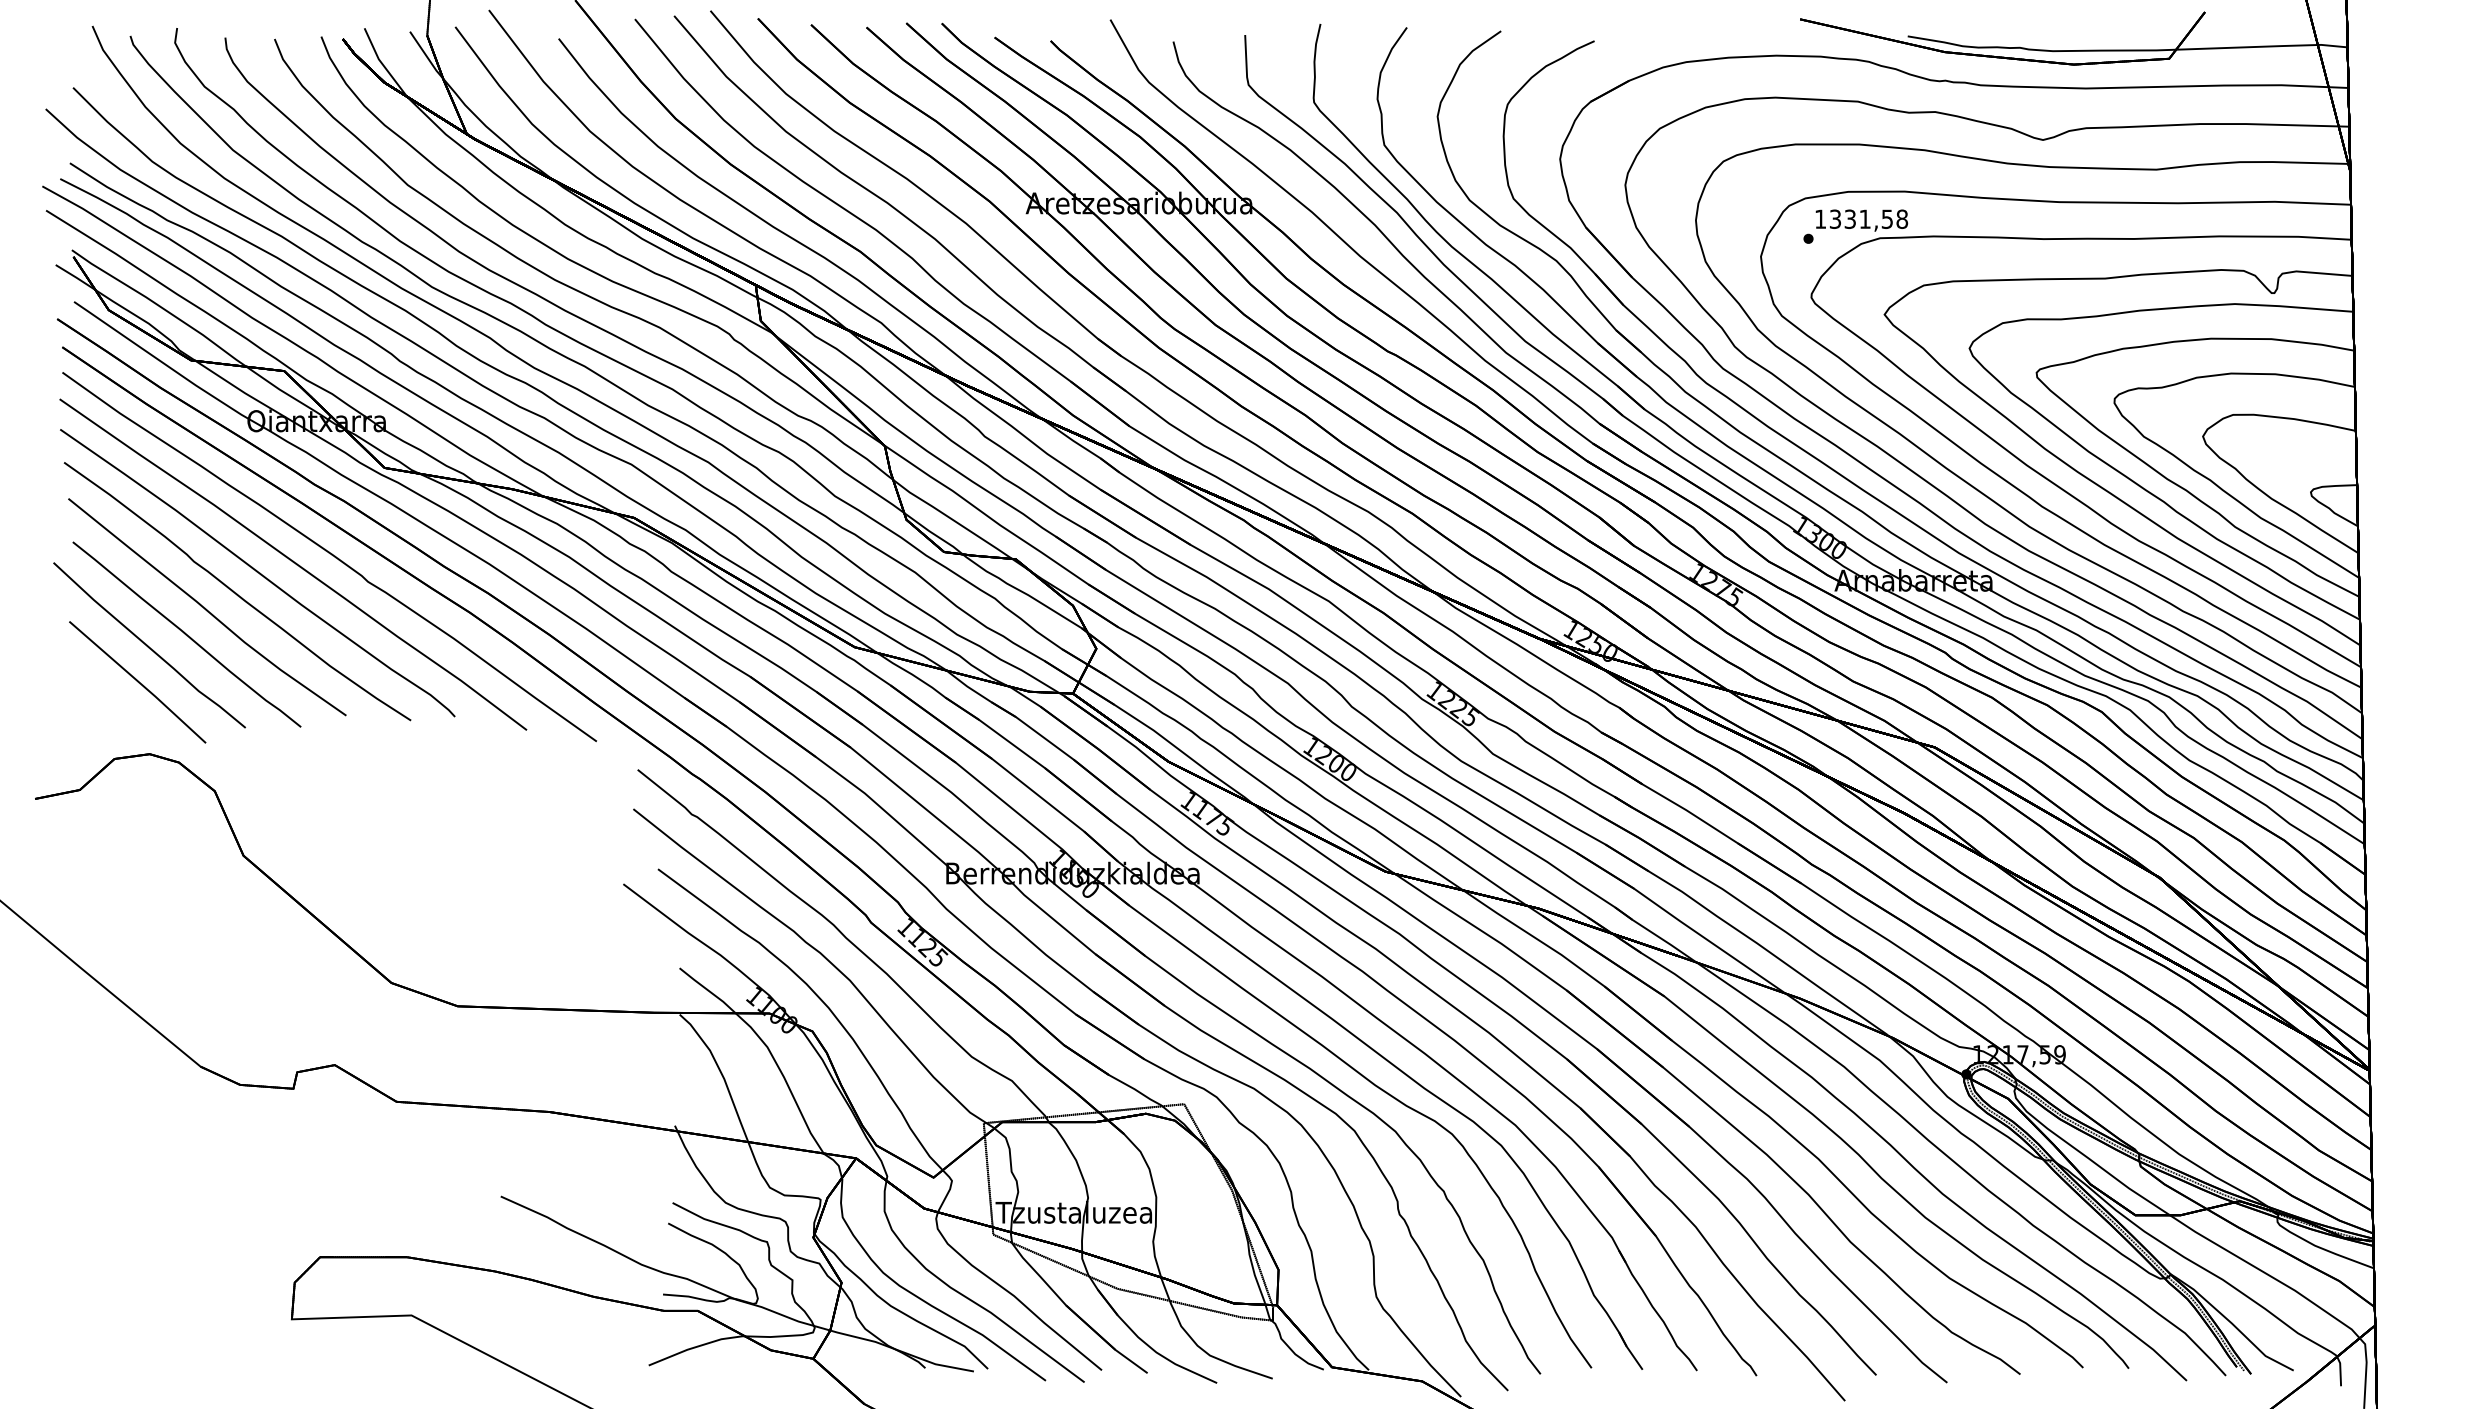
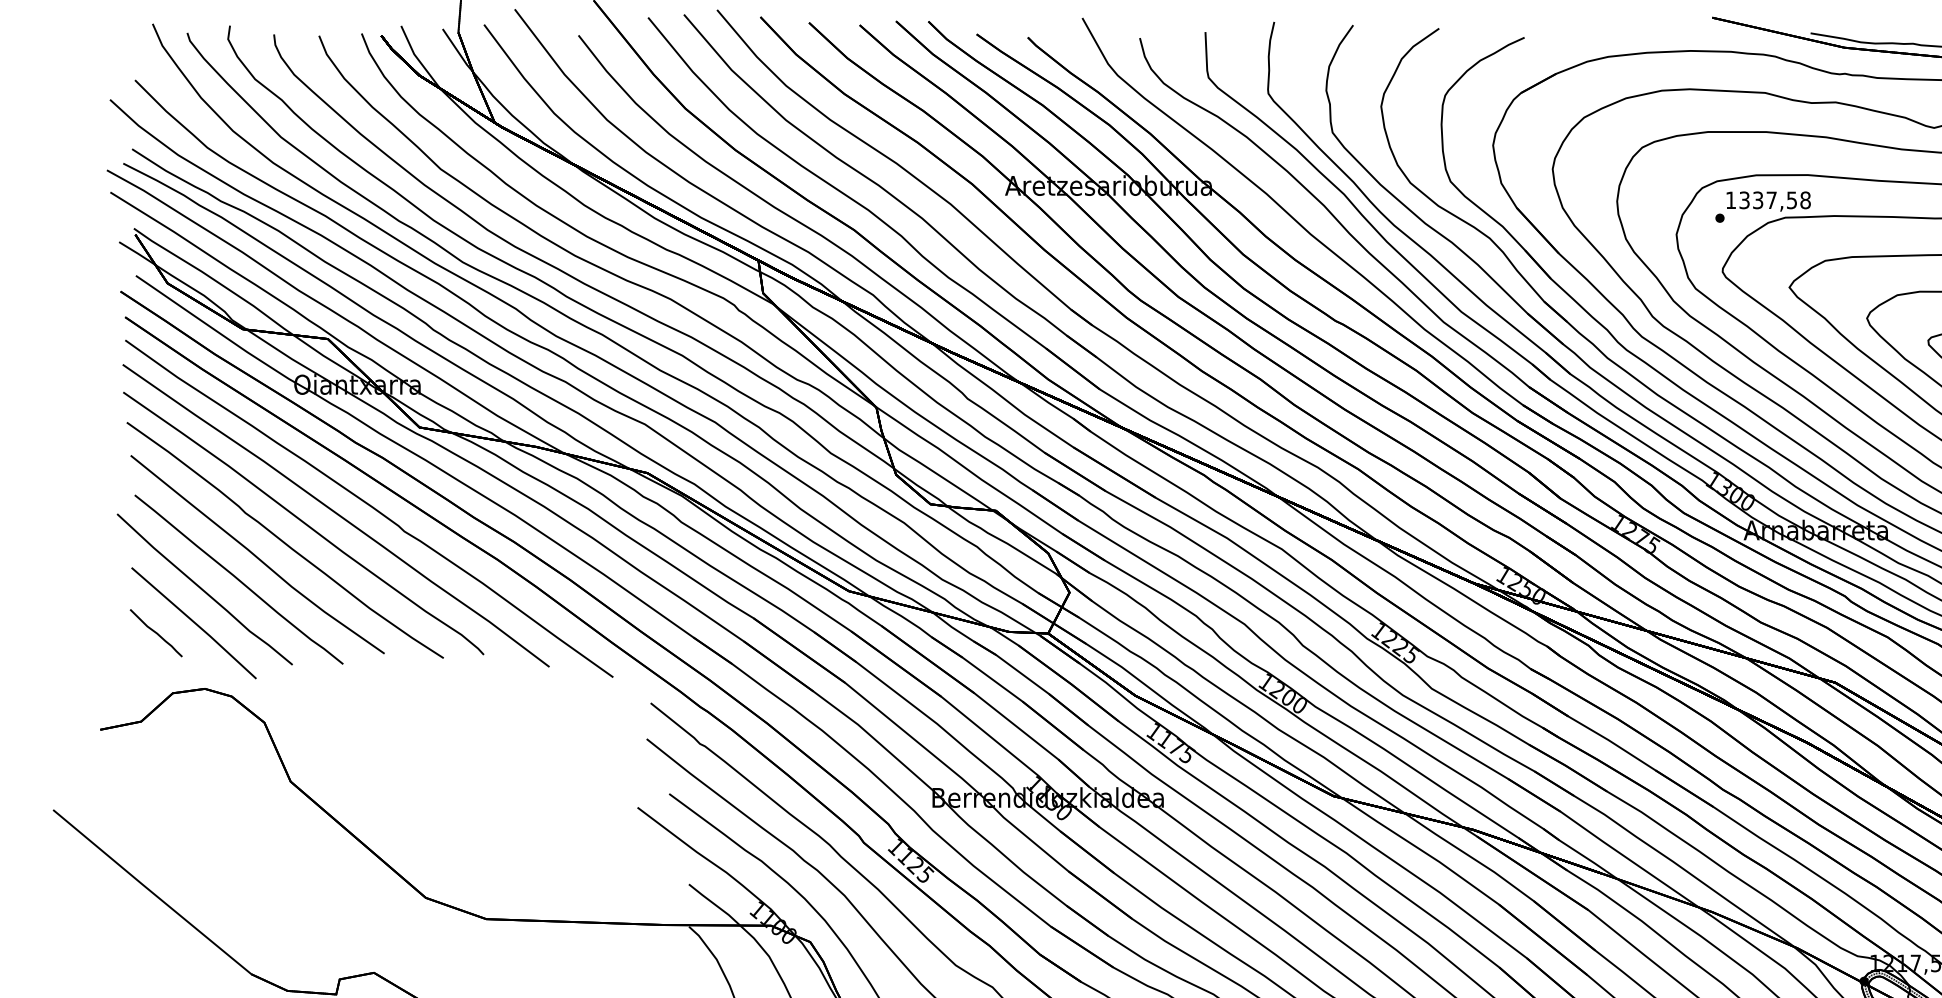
text: (1864, 218) -> (1771, 199), 1331,58 -> 1337,58
curve: (96, 692) -> (156, 632), added

